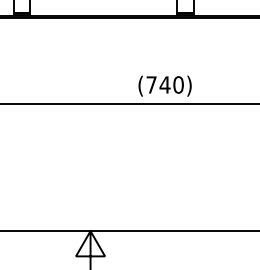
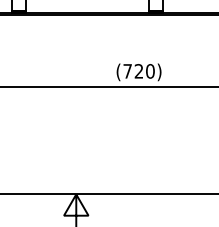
text: (164, 85) -> (138, 71), (740) -> (720)

